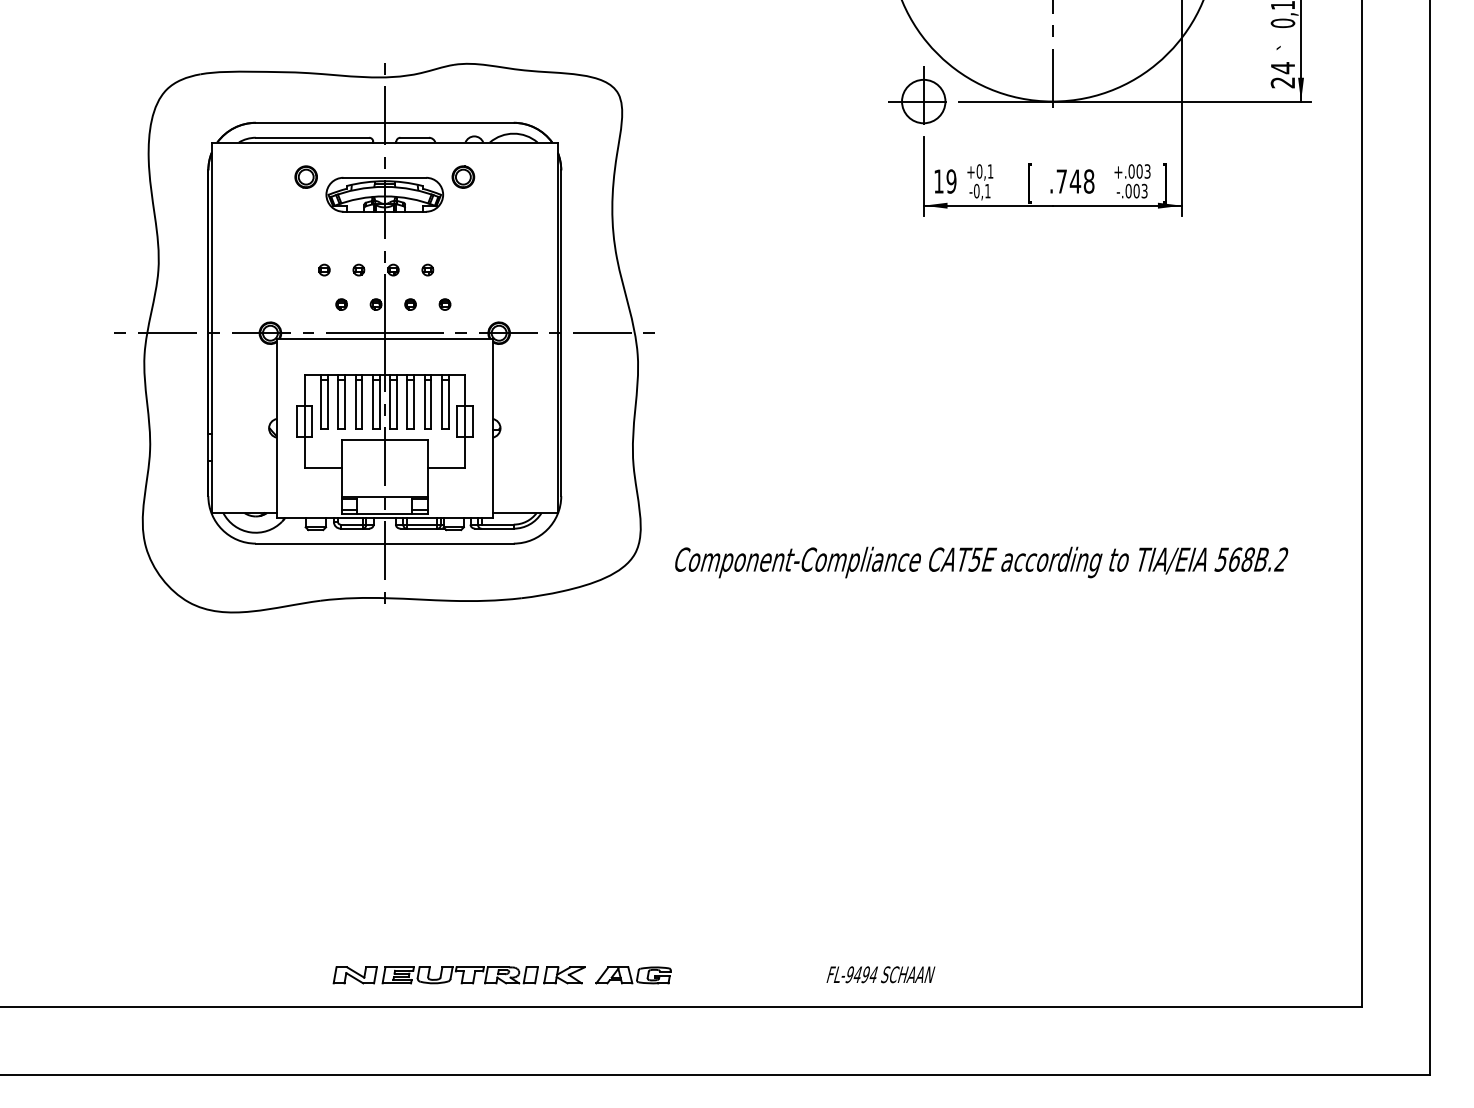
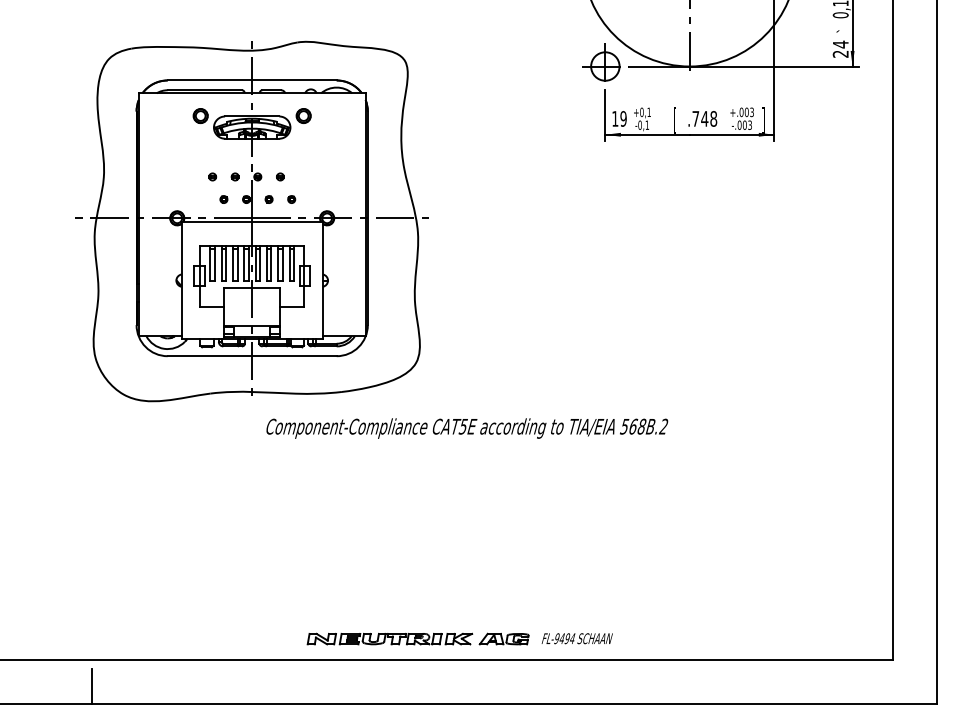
text: (981, 562) -> (467, 428), moved
part: (501, 974) -> (417, 638), moved
line: (141, 1047) -> (92, 686), added

